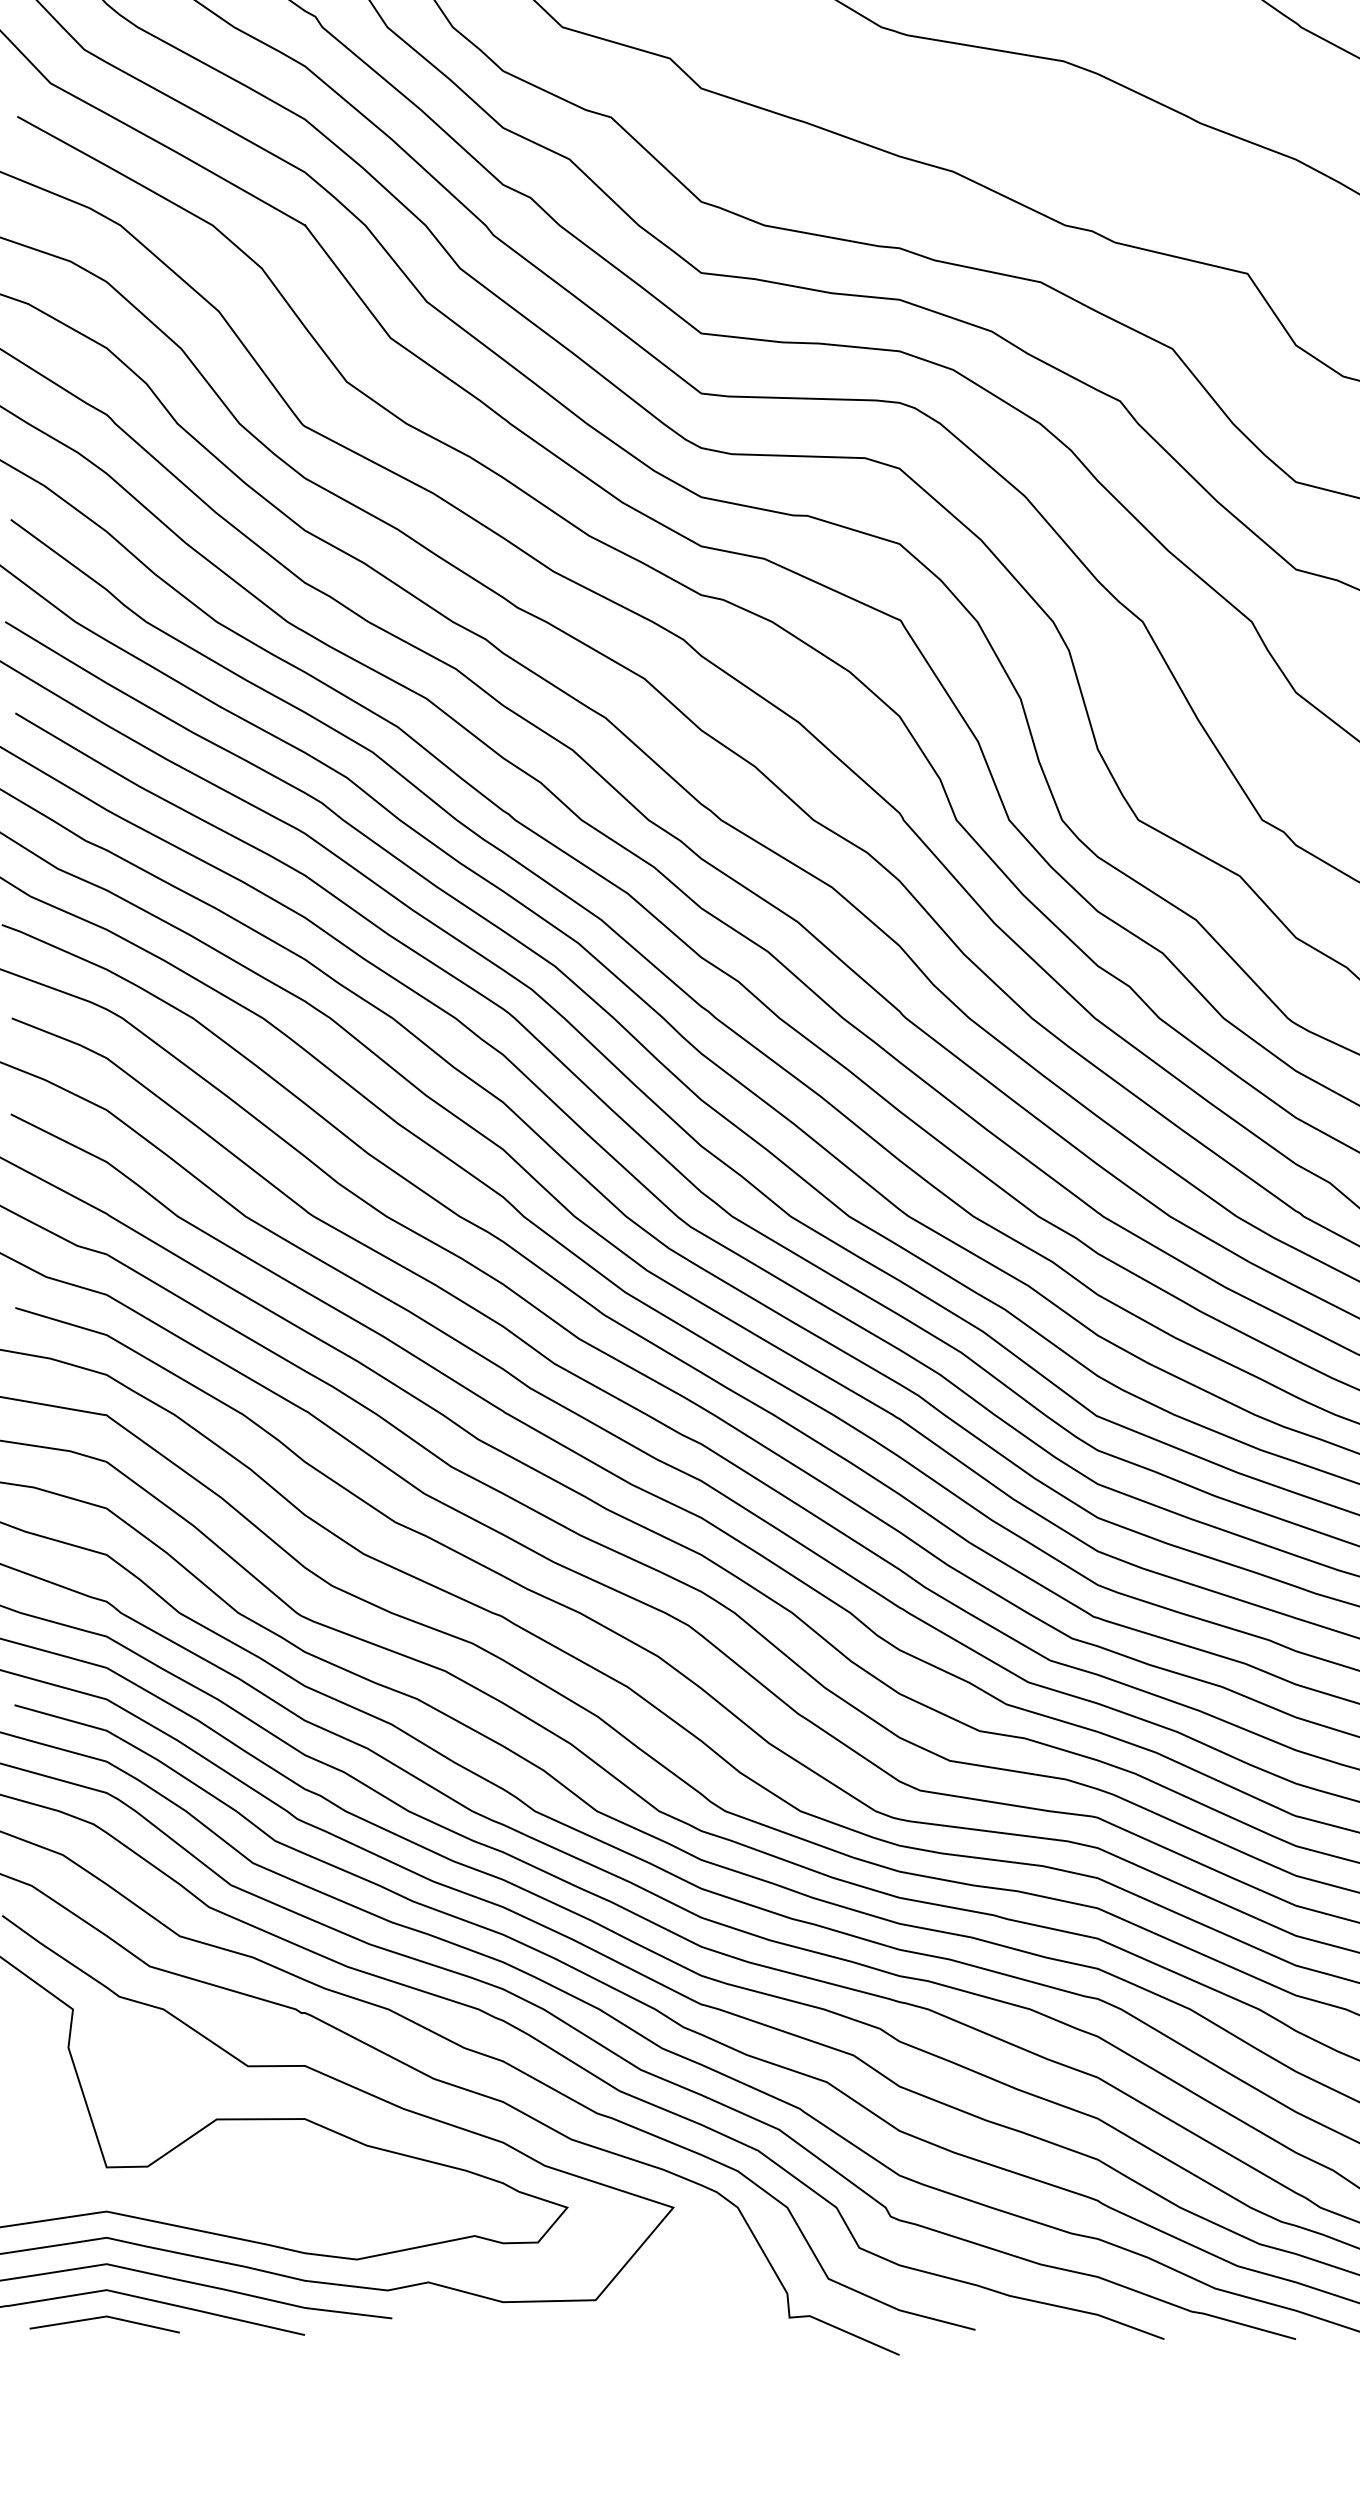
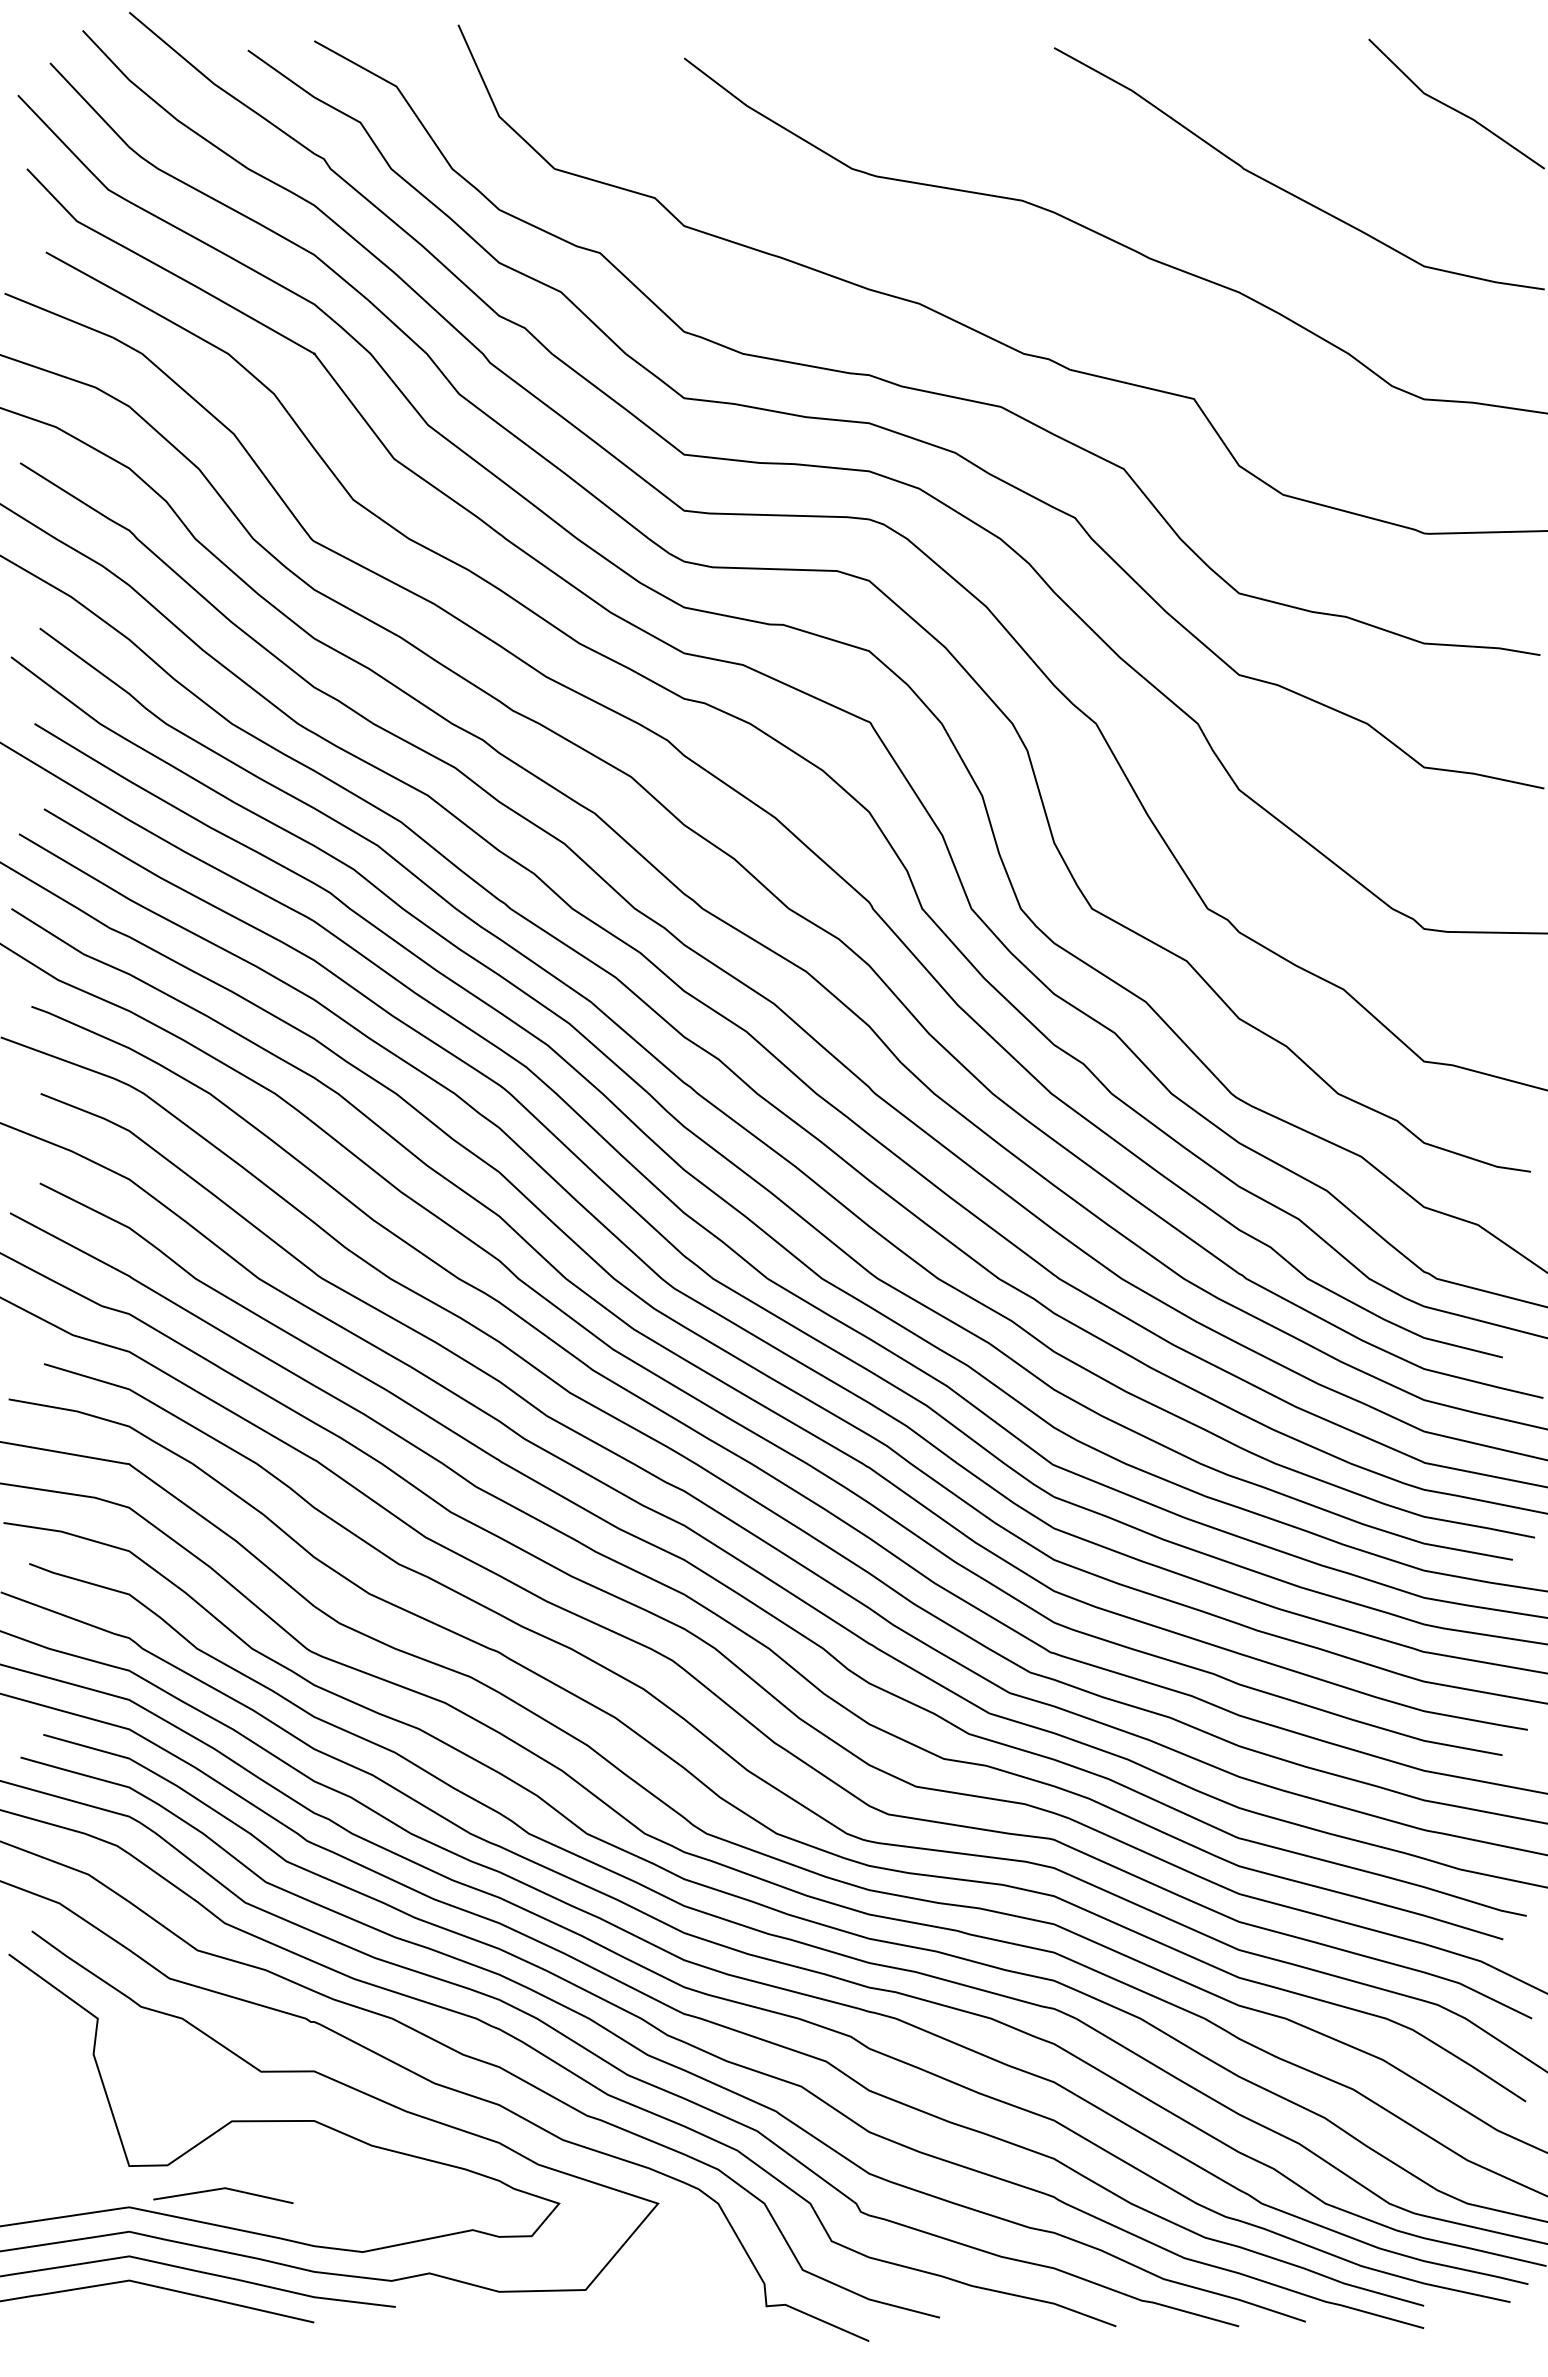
line: (104, 2317) -> (223, 2189), moved

